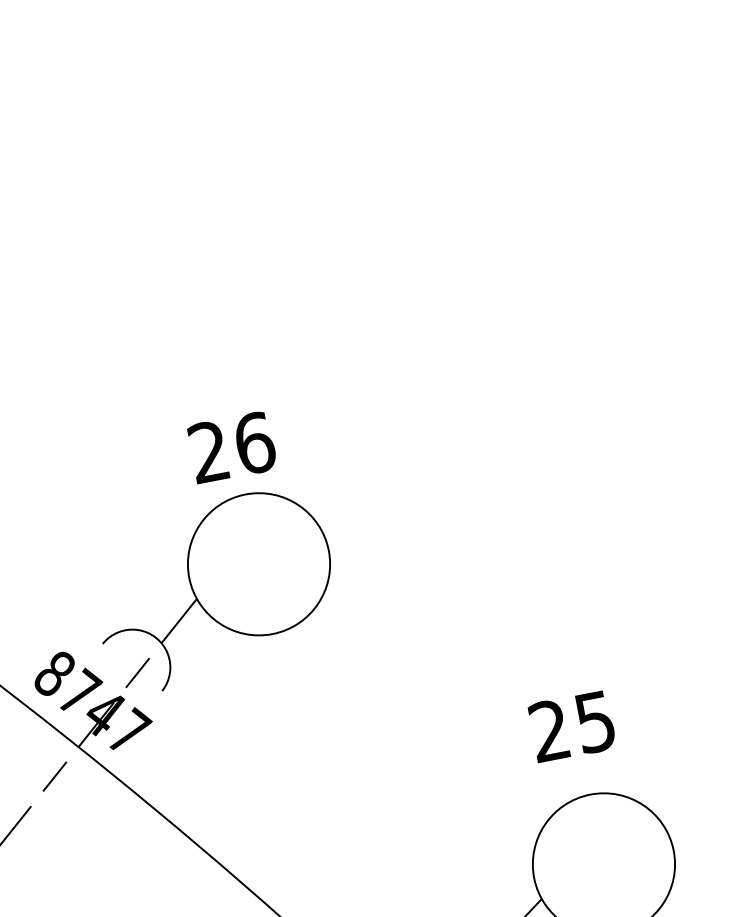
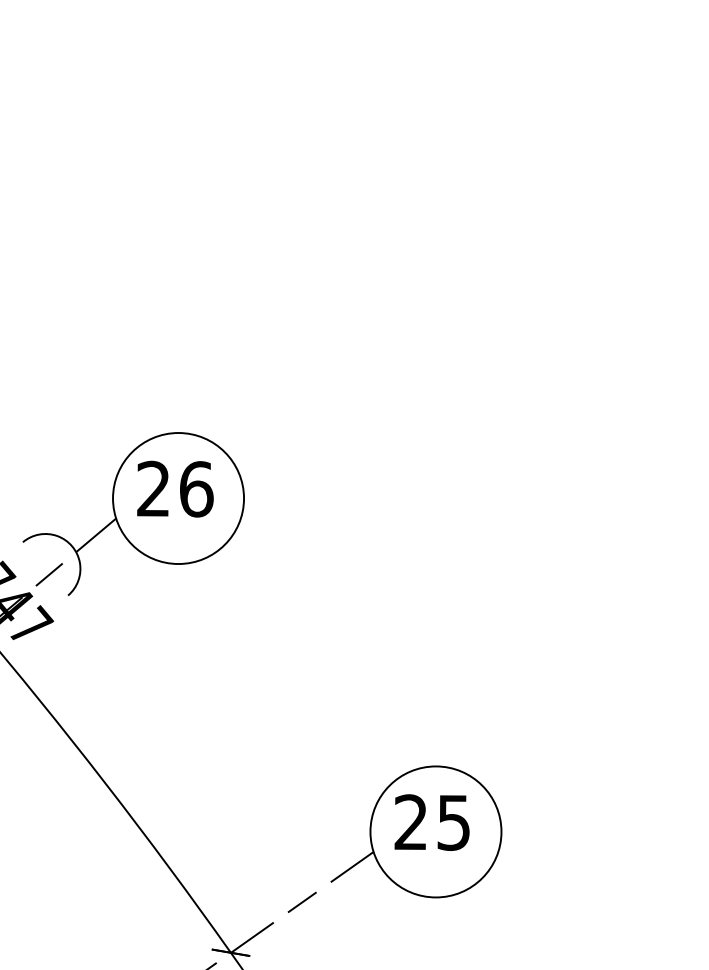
text: (232, 446) -> (175, 488), moved
text: (571, 726) -> (431, 822), moved

